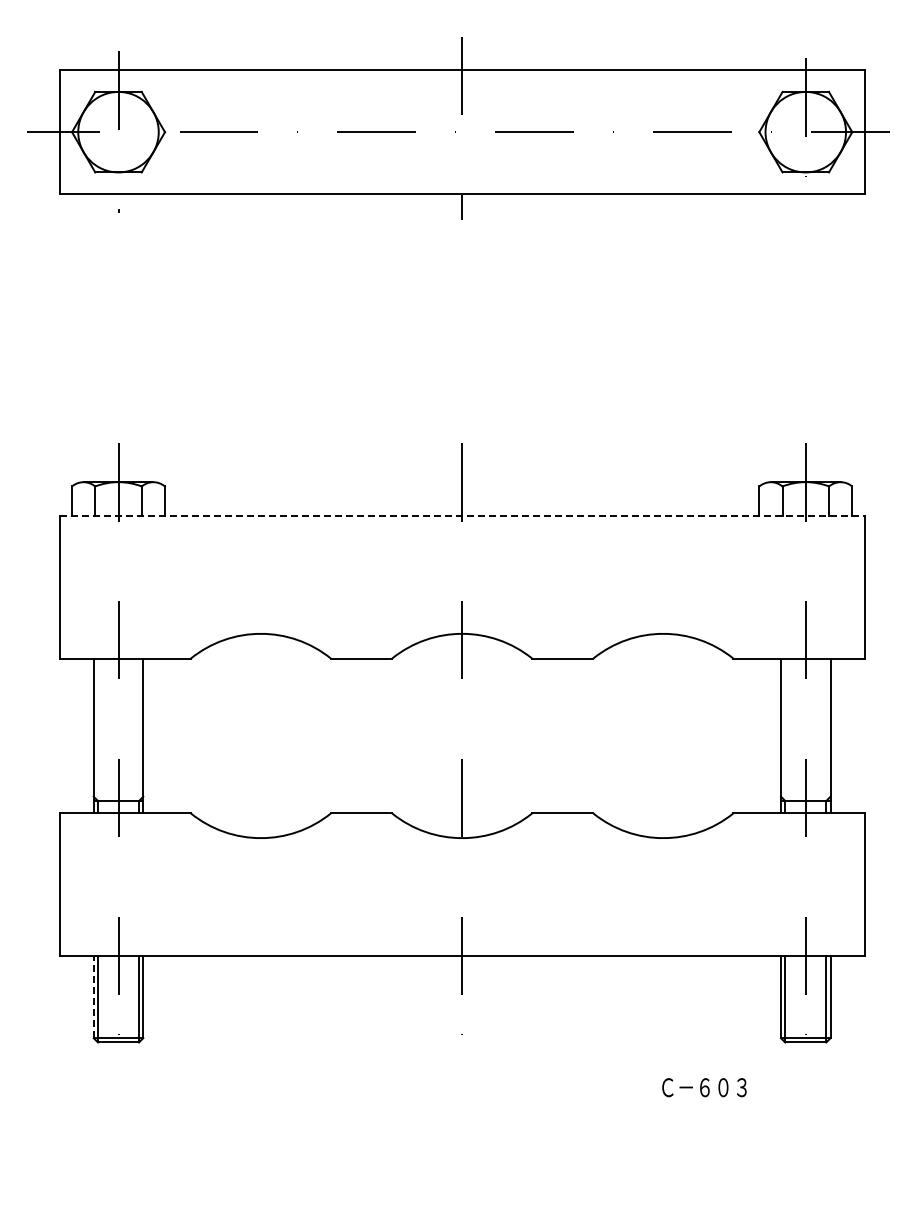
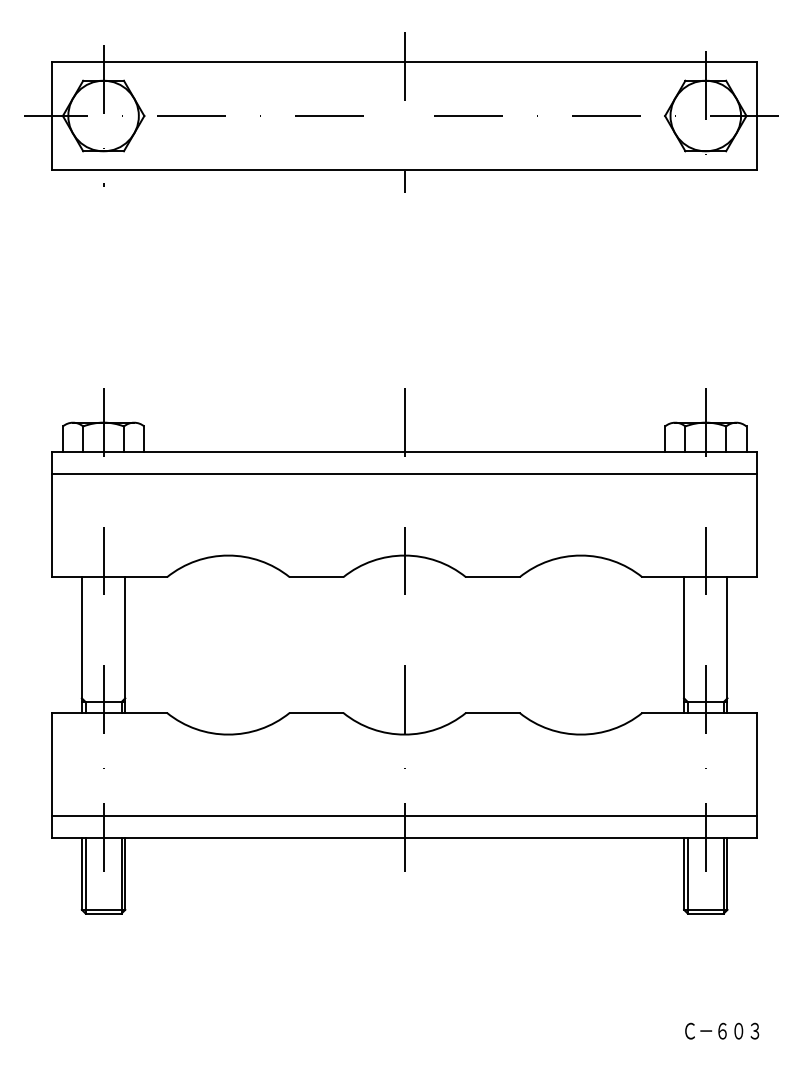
line: (462, 516) -> (405, 452), dashed -> solid
line: (461, 540) -> (404, 473), added
line: (461, 931) -> (404, 816), added
line: (93, 996) -> (81, 873), dashed -> solid
text: (704, 1087) -> (722, 1031), moved

